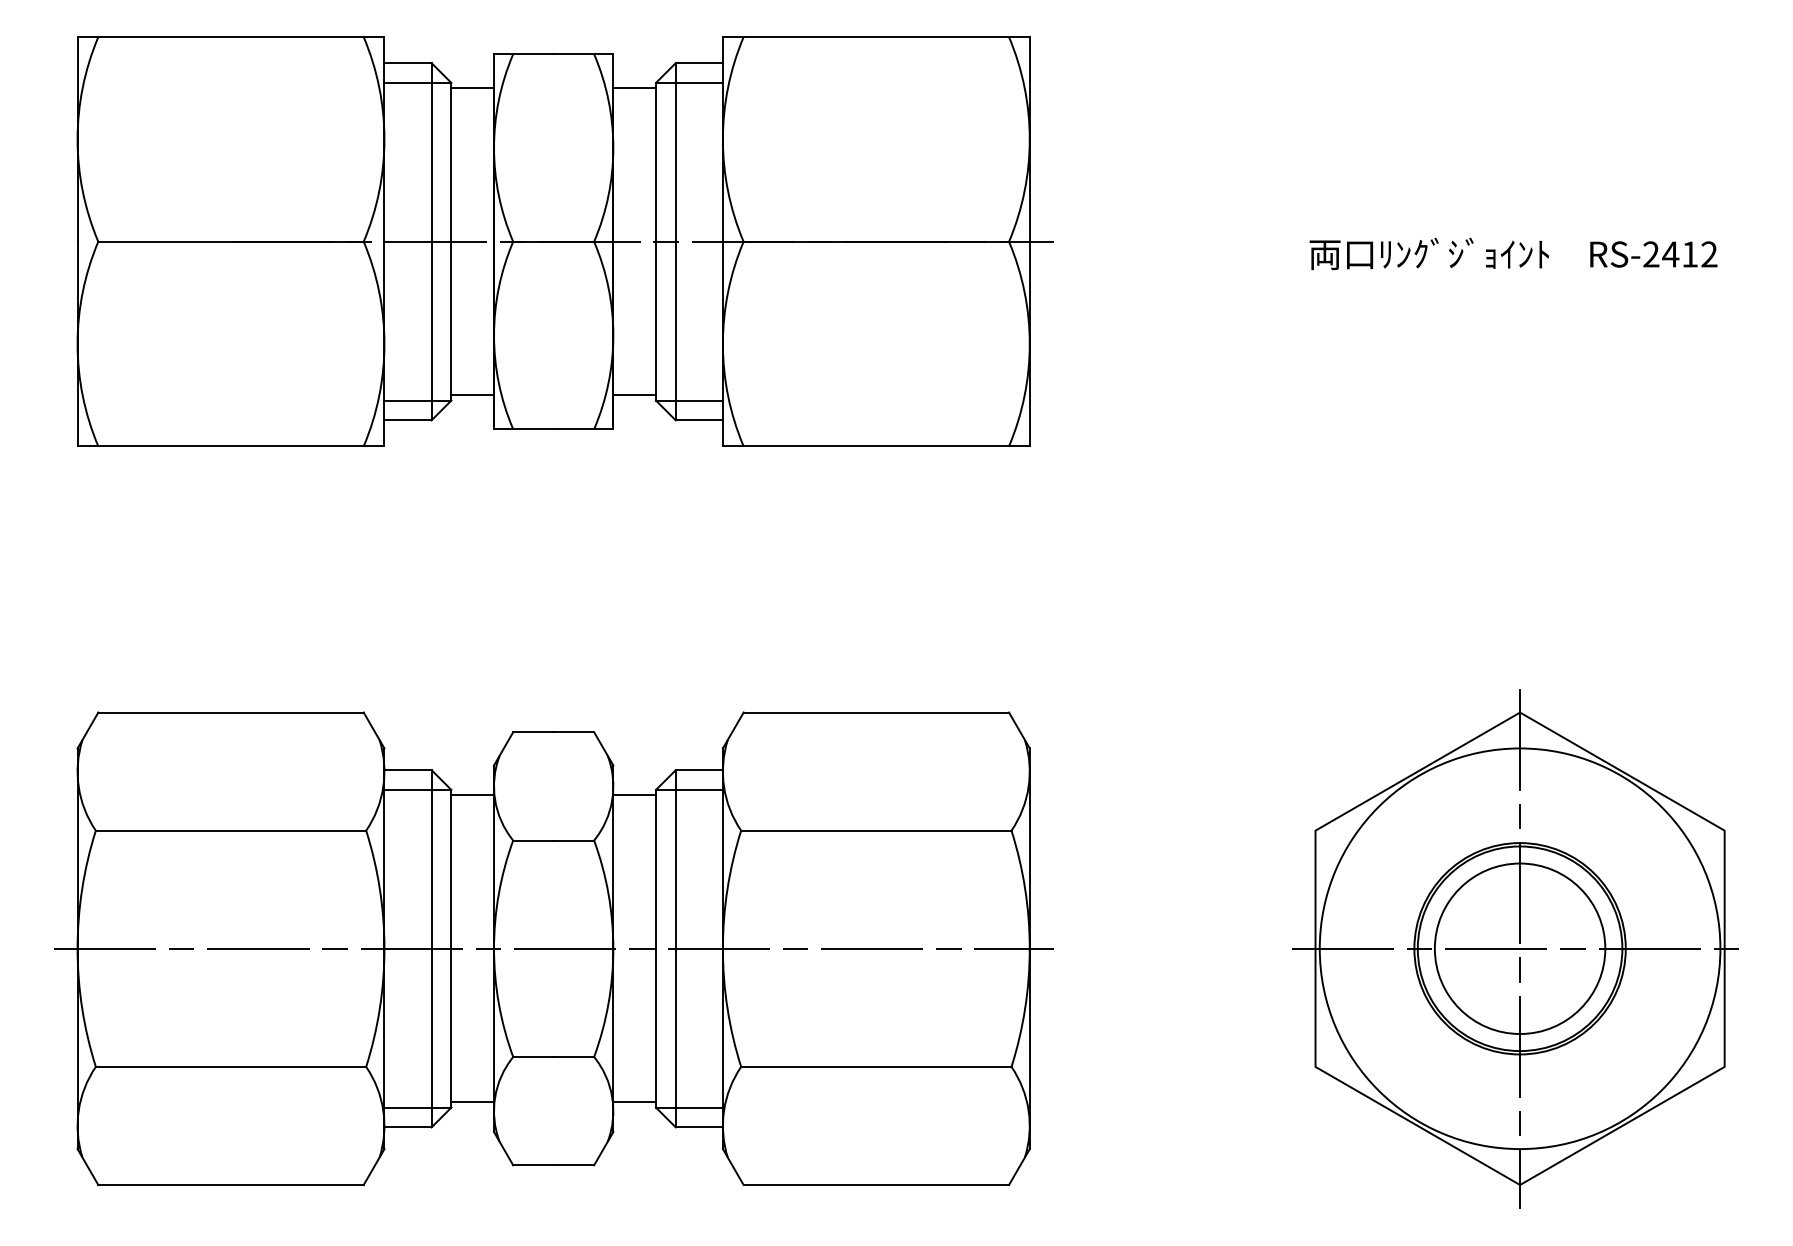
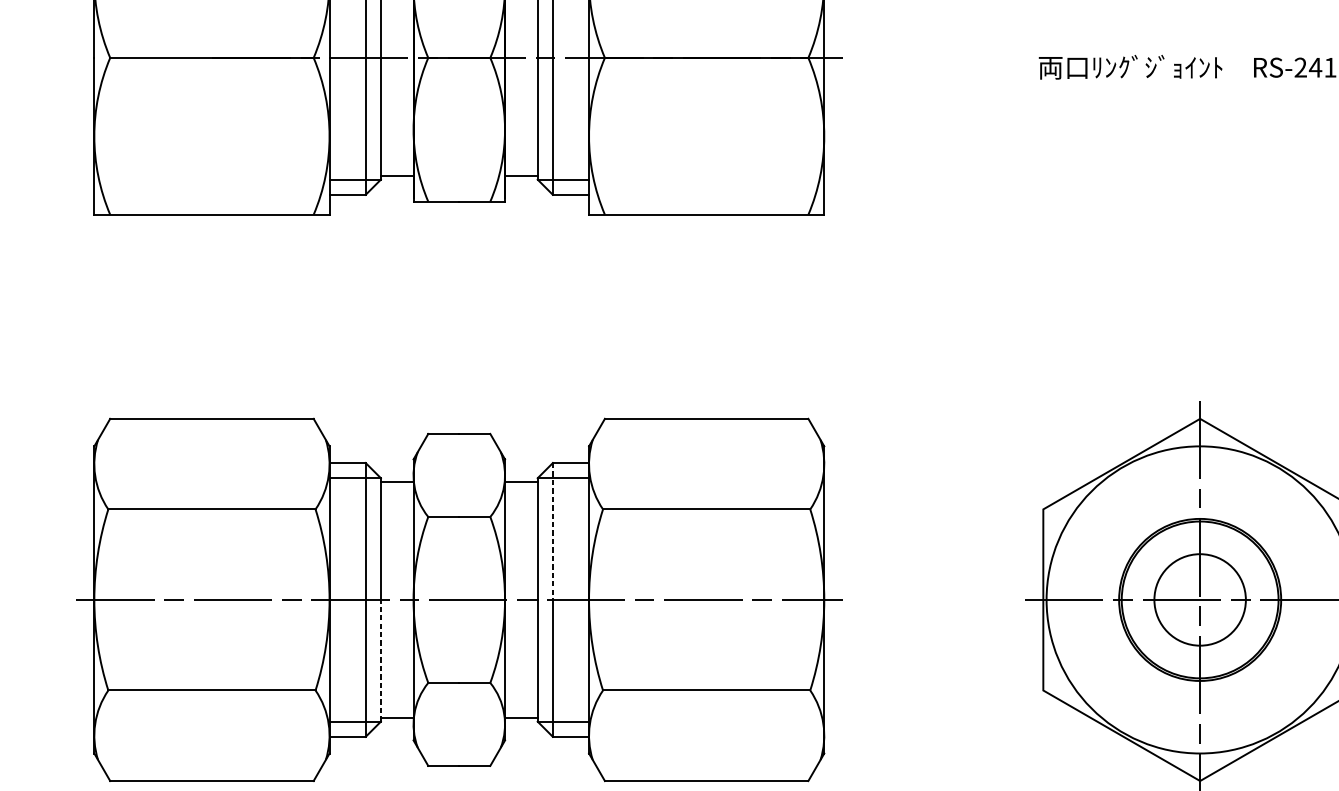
line: (675, 859) -> (552, 531), solid -> dashed
circle: (1519, 948) -> (1199, 599), size x0.7
line: (451, 1027) -> (380, 660), solid -> dashed

